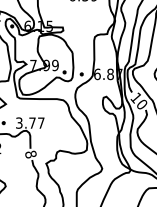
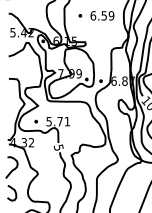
text: (30, 122) -> (58, 121), 3.77 -> 5.71
text: (30, 154) -> (58, 147), 8 -> 5

